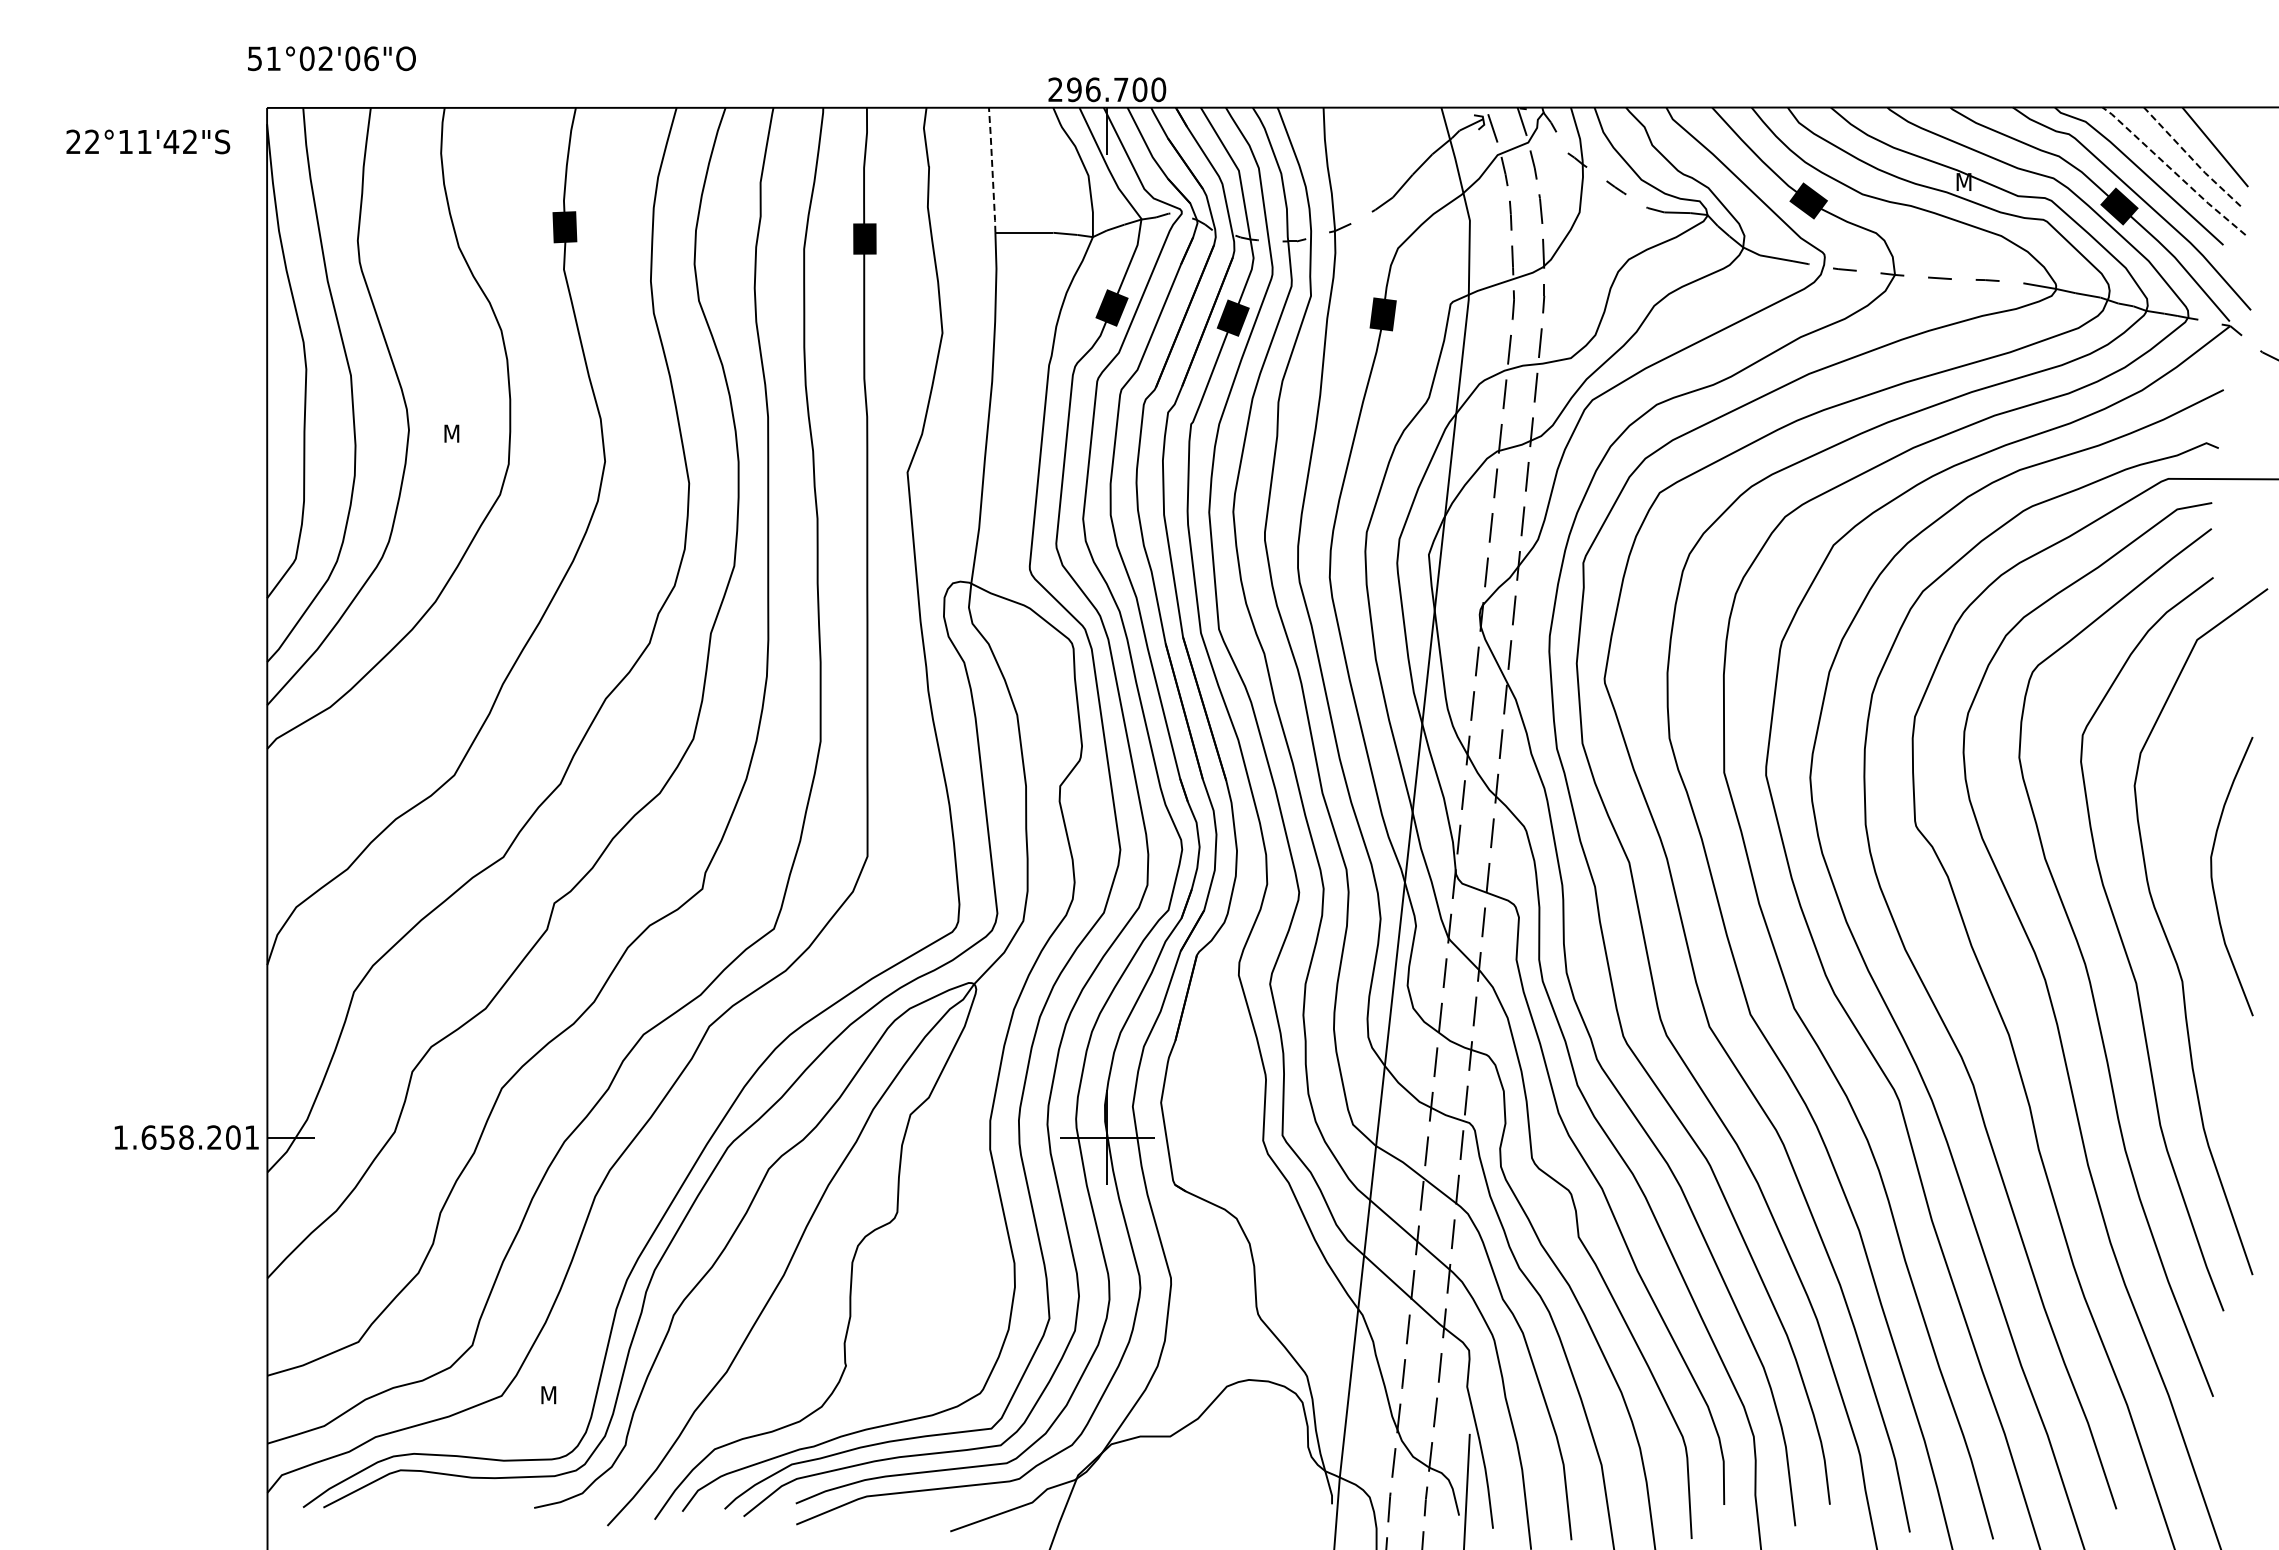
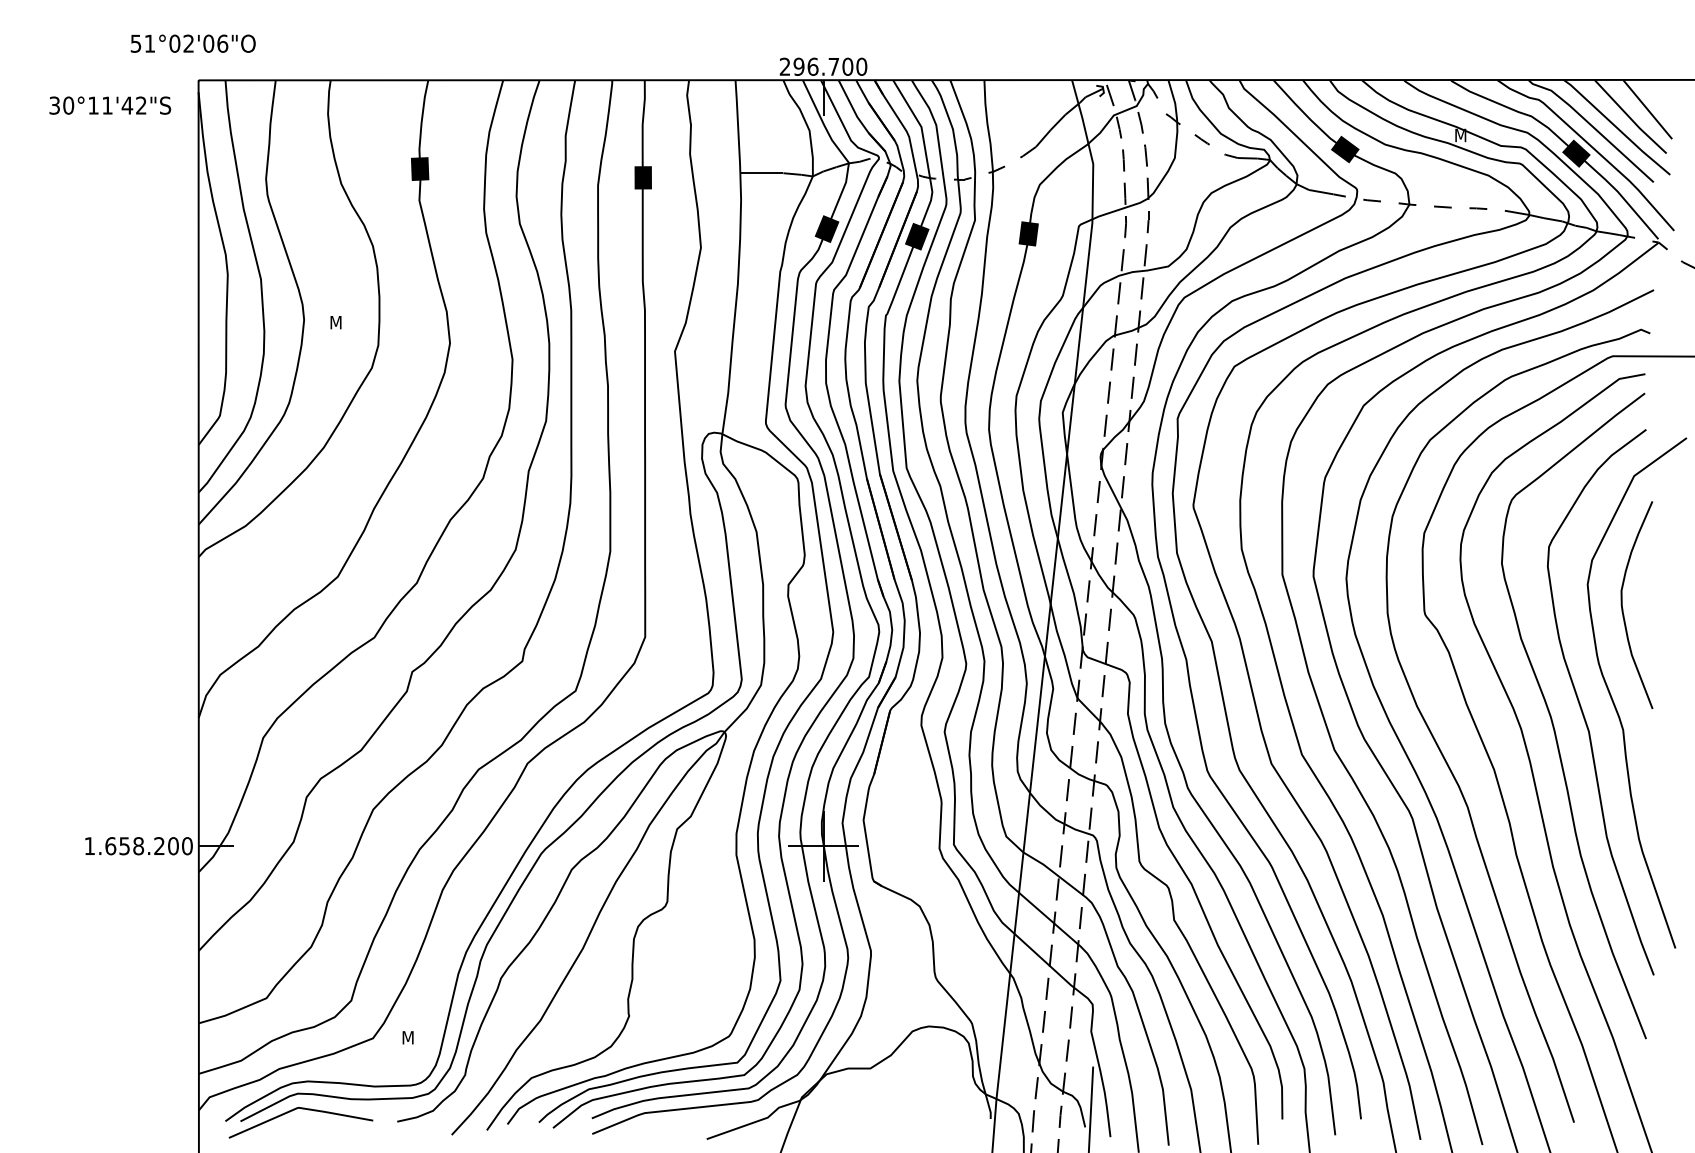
text: (331, 58) -> (192, 43), moved
text: (82, 141) -> (61, 105), 22°11'42"S -> 30°11'42"S
line: (2191, 158) -> (1629, 117), dashed -> solid
line: (992, 169) -> (738, 126), dashed -> solid
line: (2173, 171) -> (1616, 127), dashed -> solid
curve: (2213, 882) -> (1623, 609), moved
text: (251, 1137) -> (187, 846), 1.658.201 -> 1.658.200
line: (407, 1491) -> (303, 1109), added

